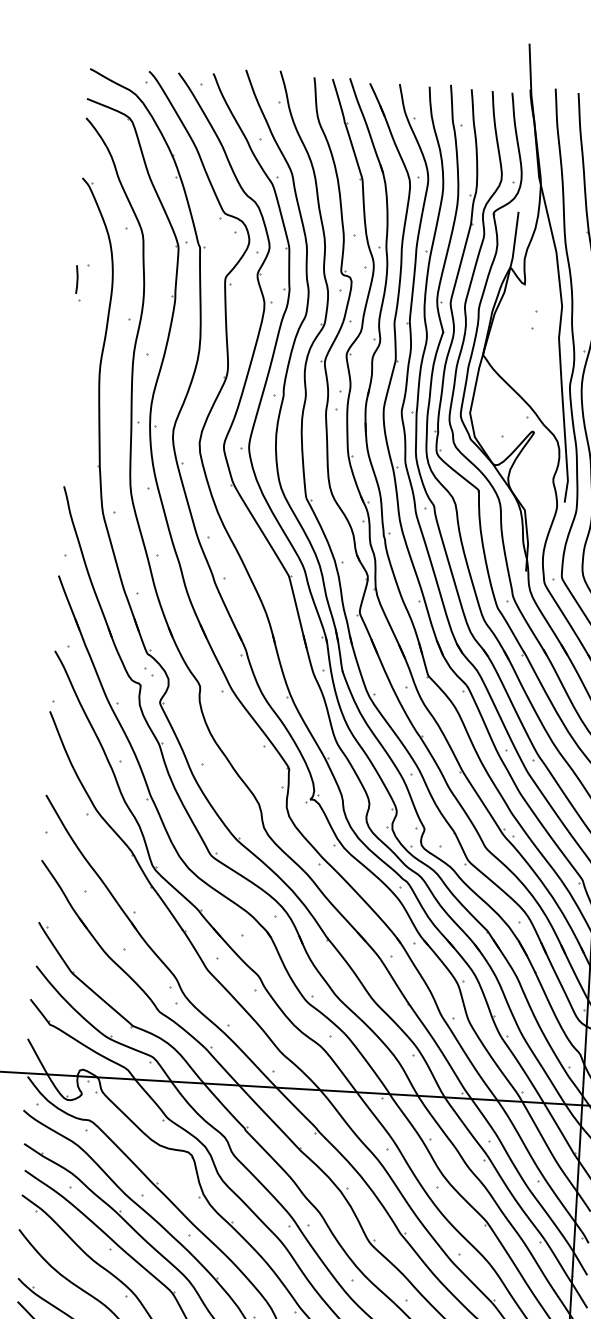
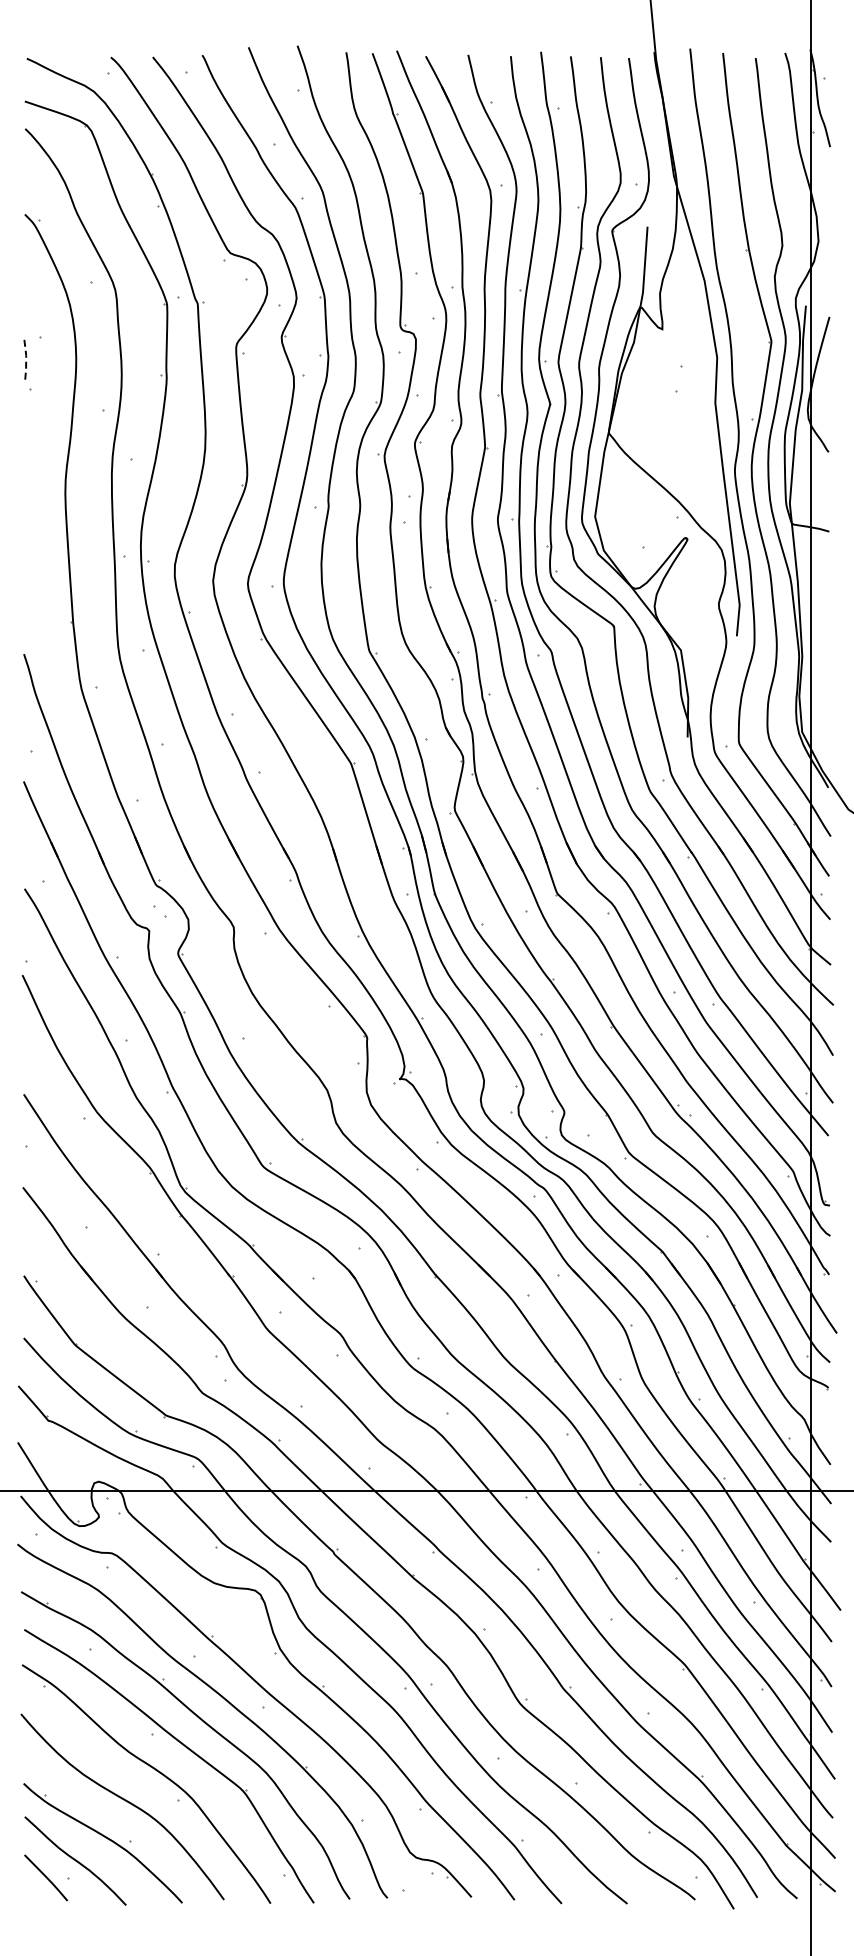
line: (77, 279) -> (26, 359), solid -> dashed

